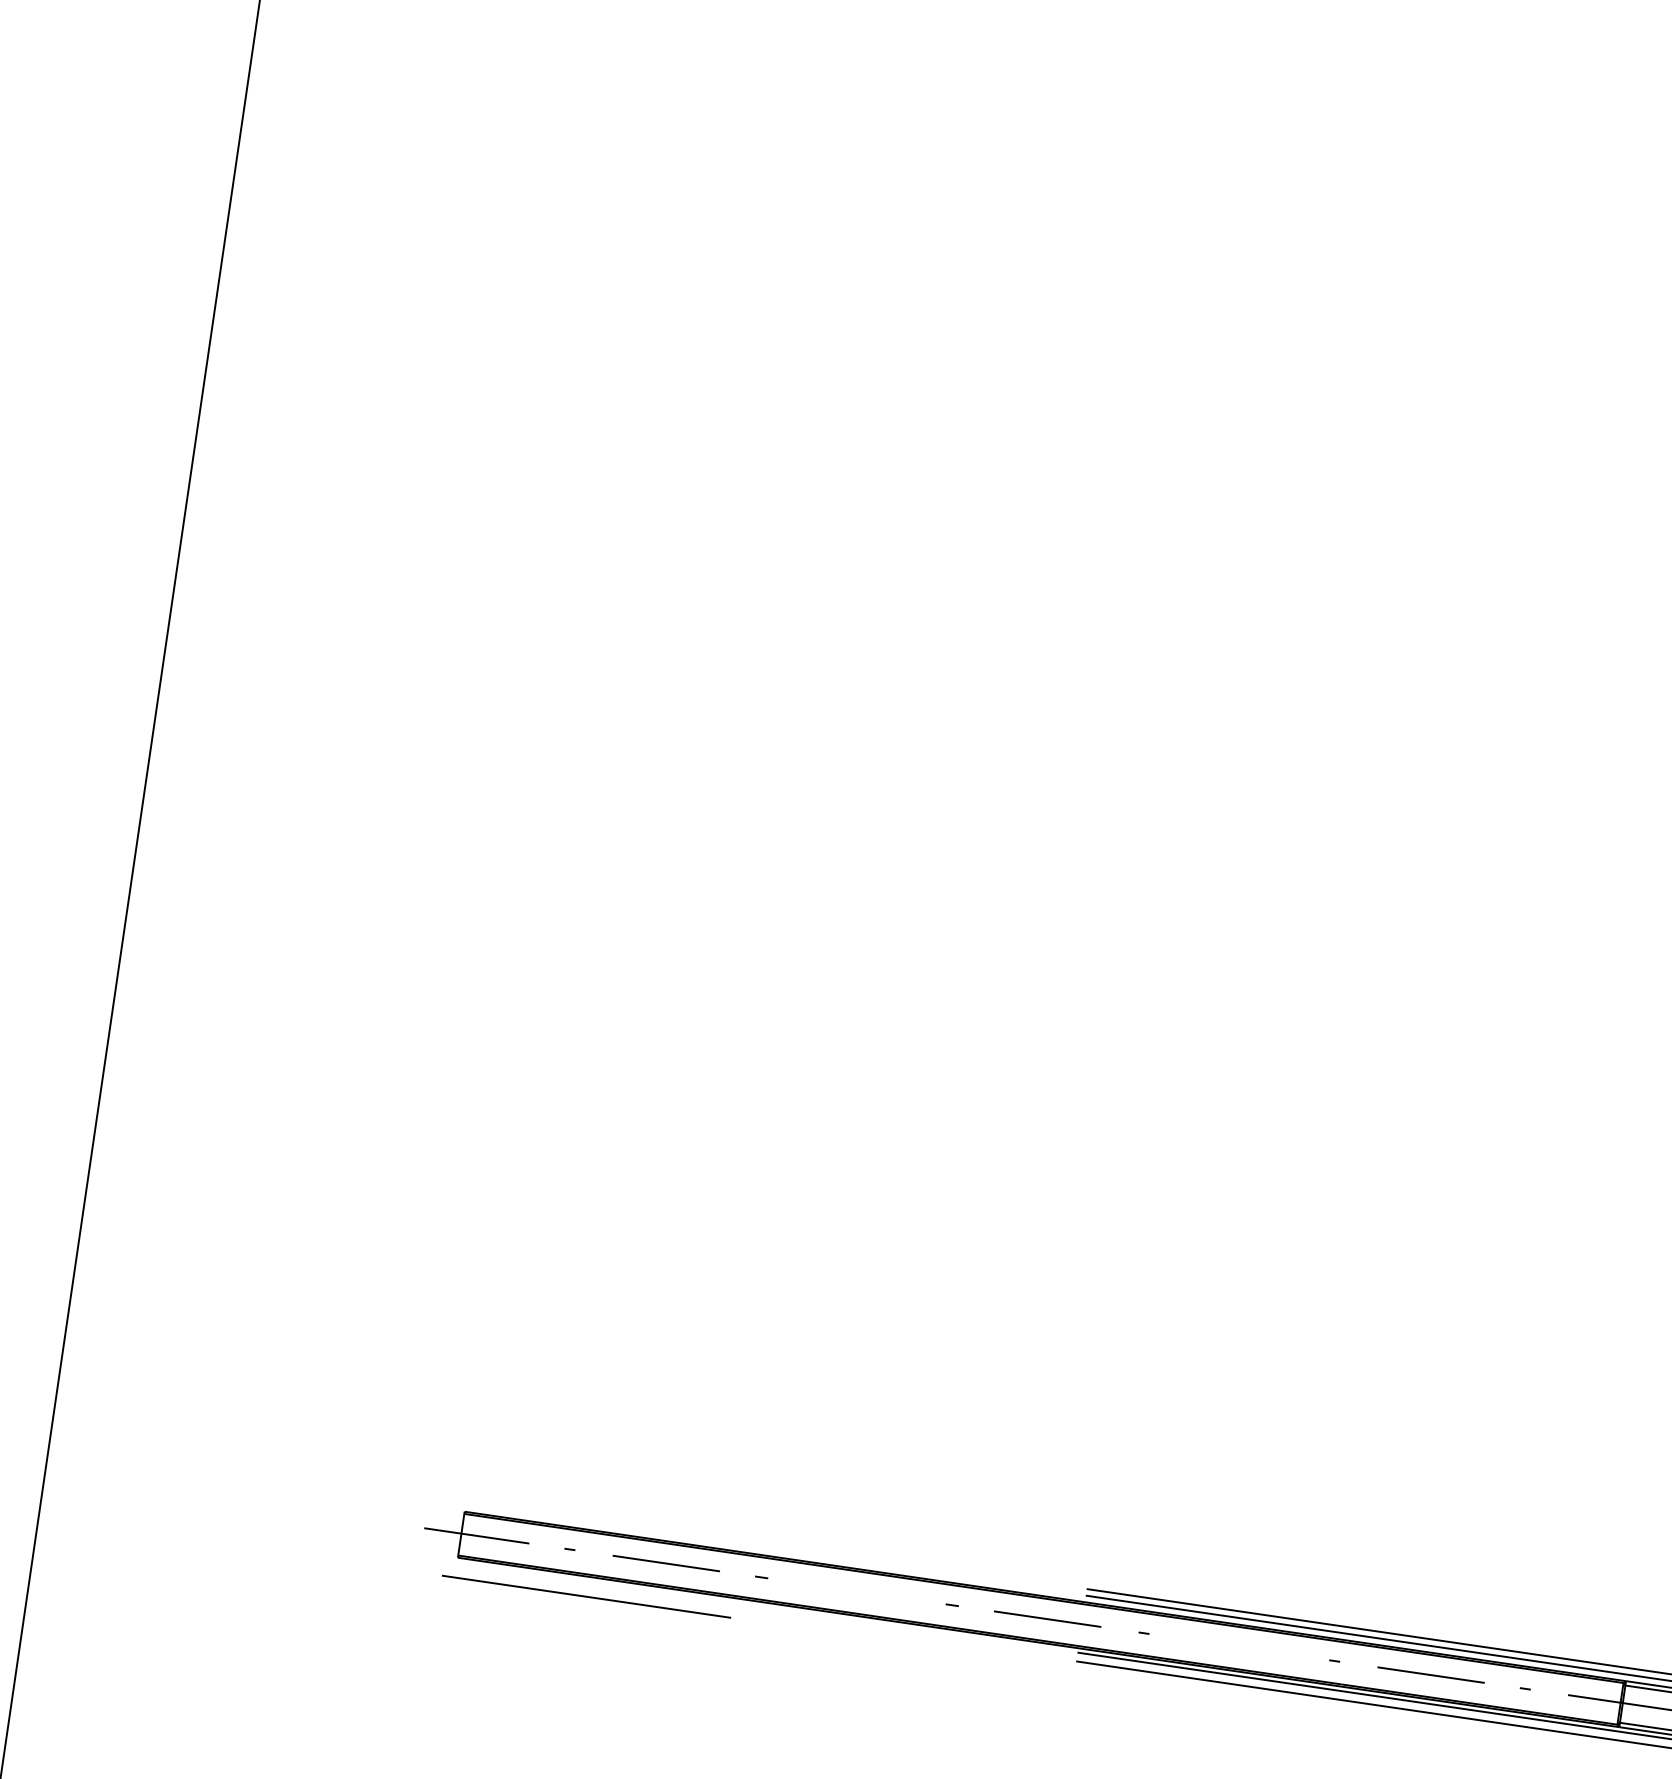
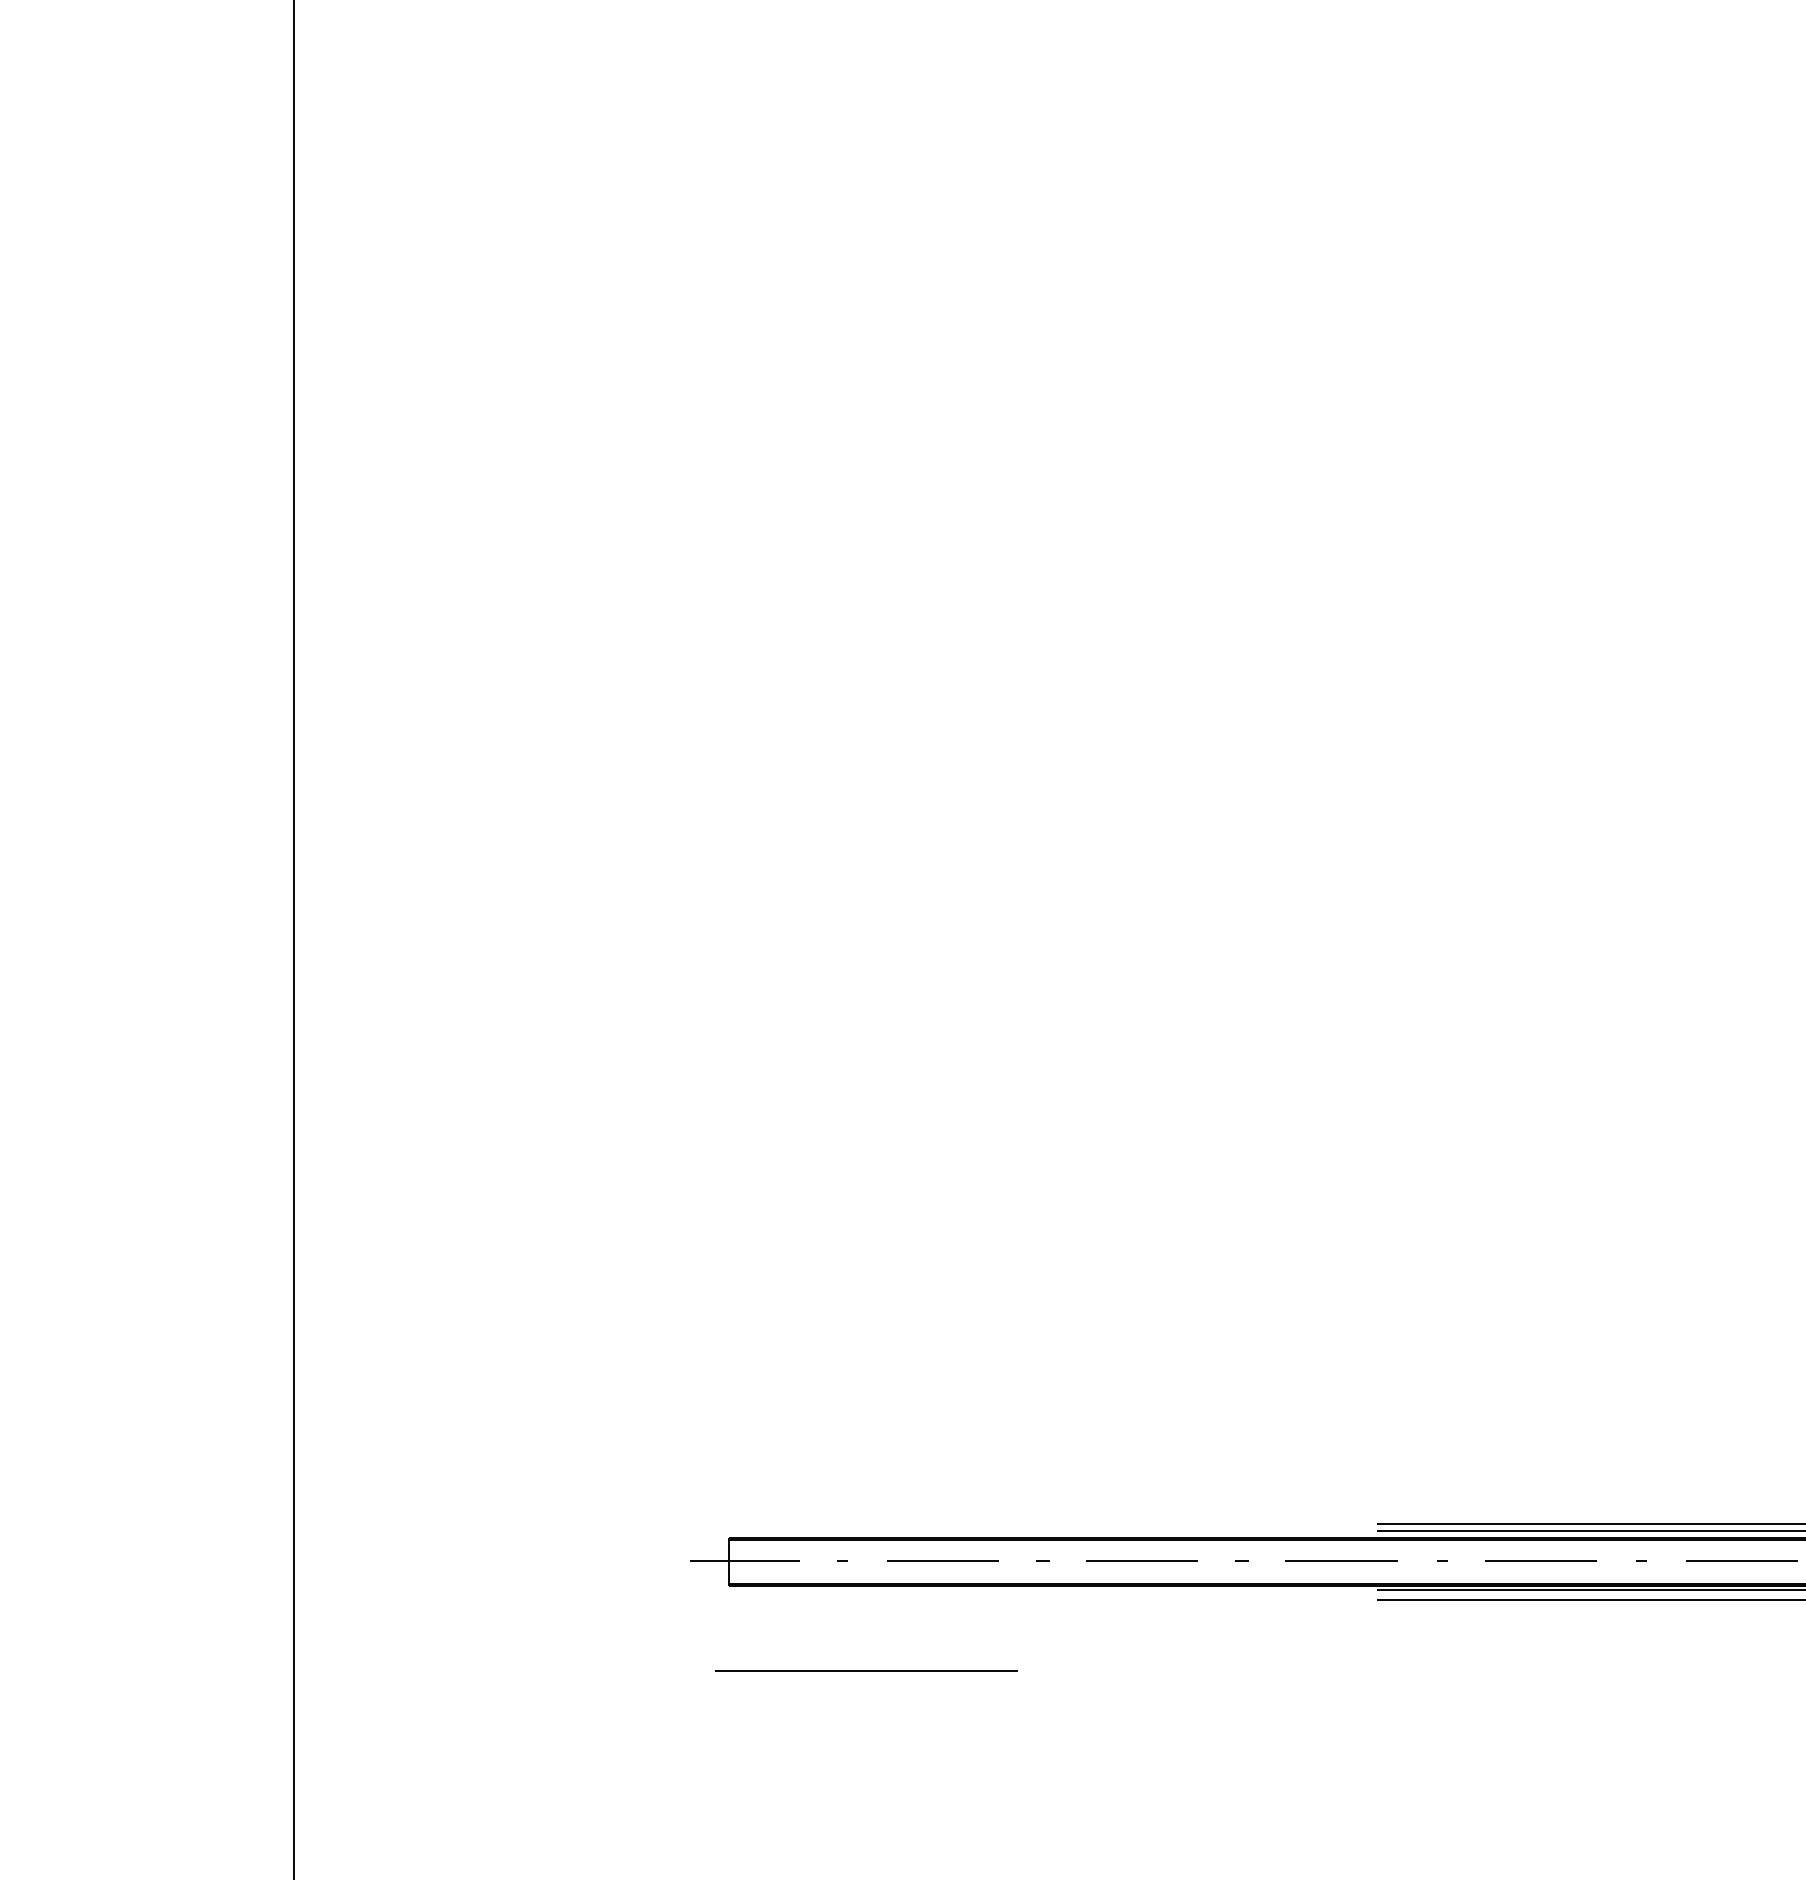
line: (856, 1591) -> (1141, 1560), added
line: (586, 1596) -> (866, 1670), moved
line: (1238, 1646) -> (1540, 1560), added

